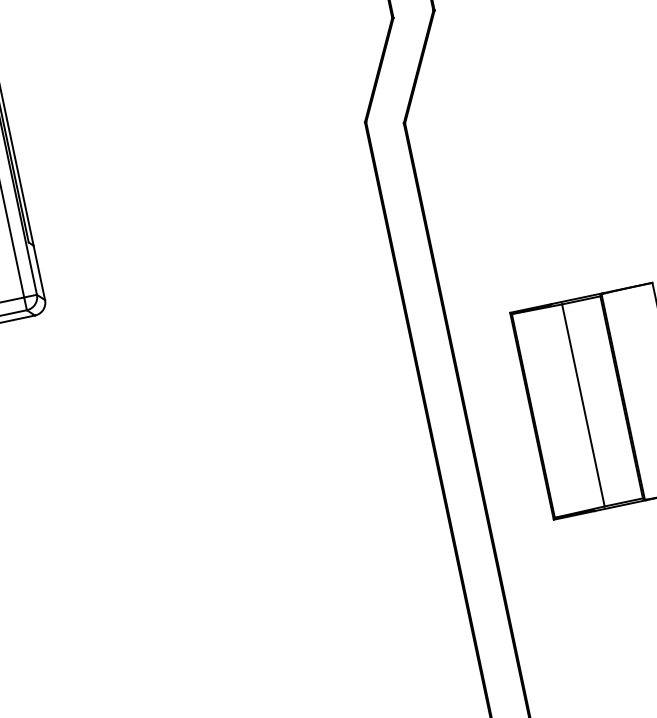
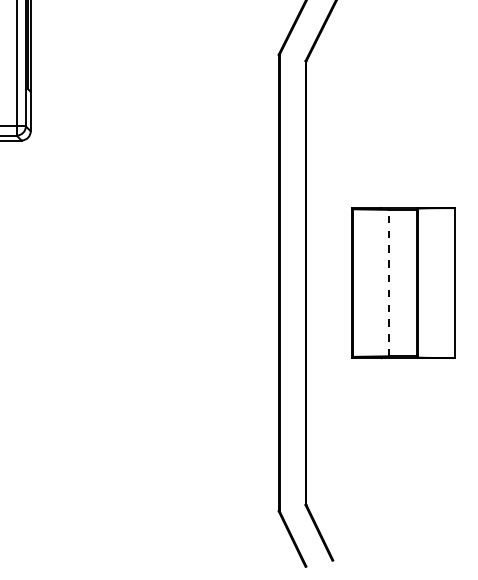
line: (582, 404) -> (388, 282), solid -> dashed

